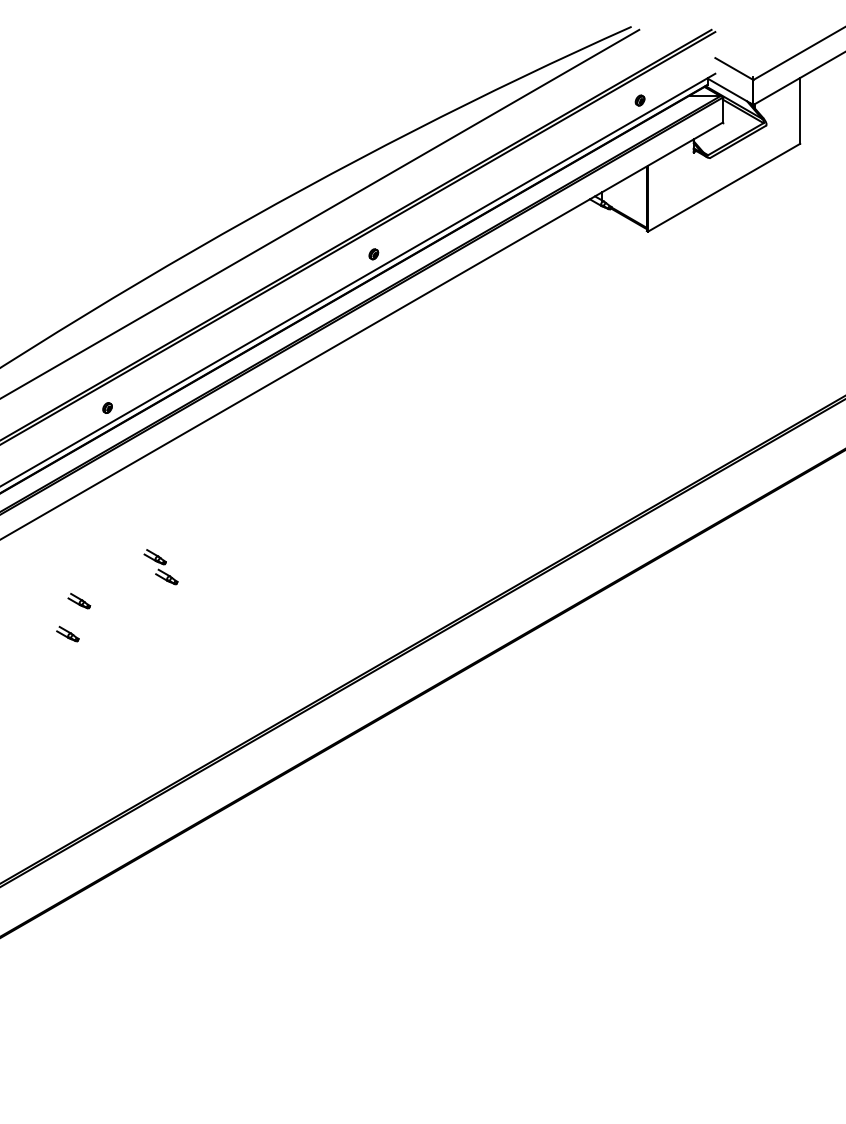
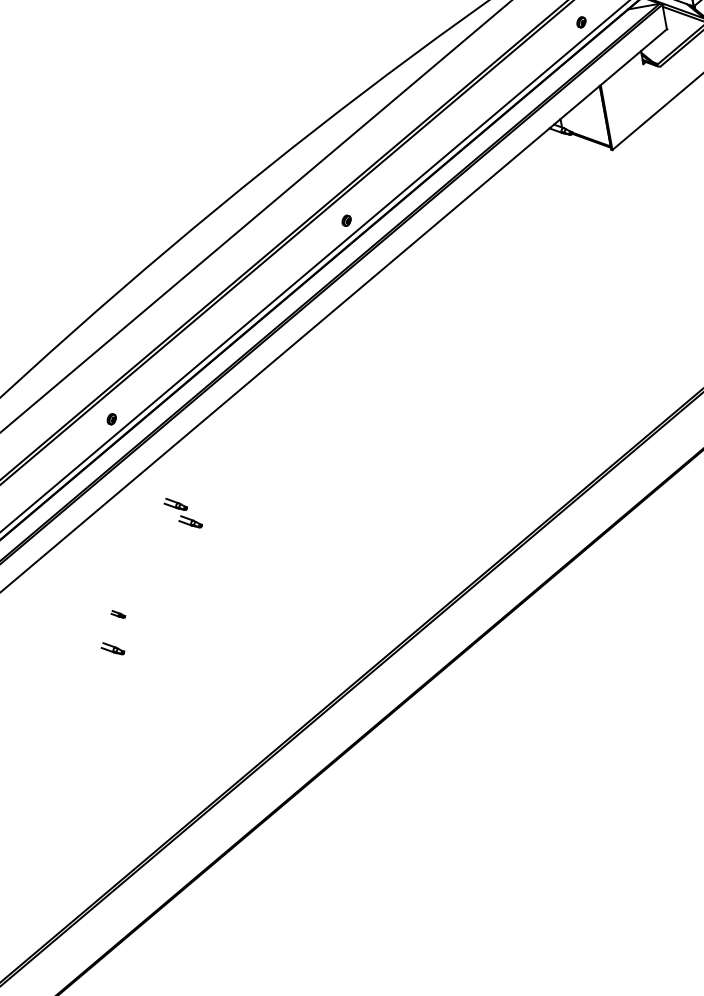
part: (160, 567) -> (182, 513), moved
part: (79, 601) -> (118, 614), size x0.6

